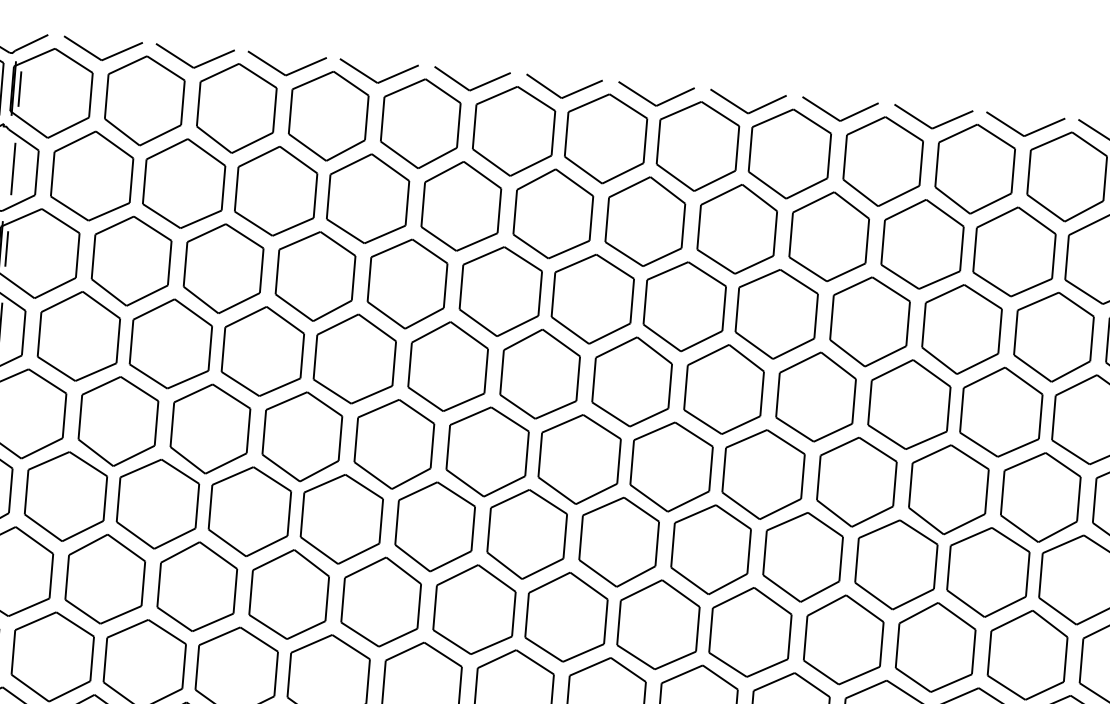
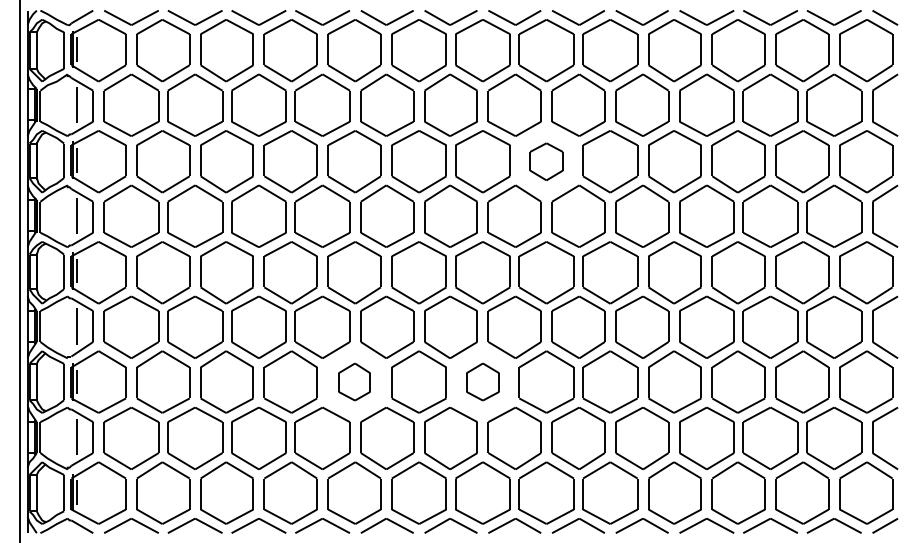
part: (684, 306) -> (546, 161), size x0.6
part: (381, 601) -> (354, 381), size x0.6
part: (566, 616) -> (482, 381), size x0.6

